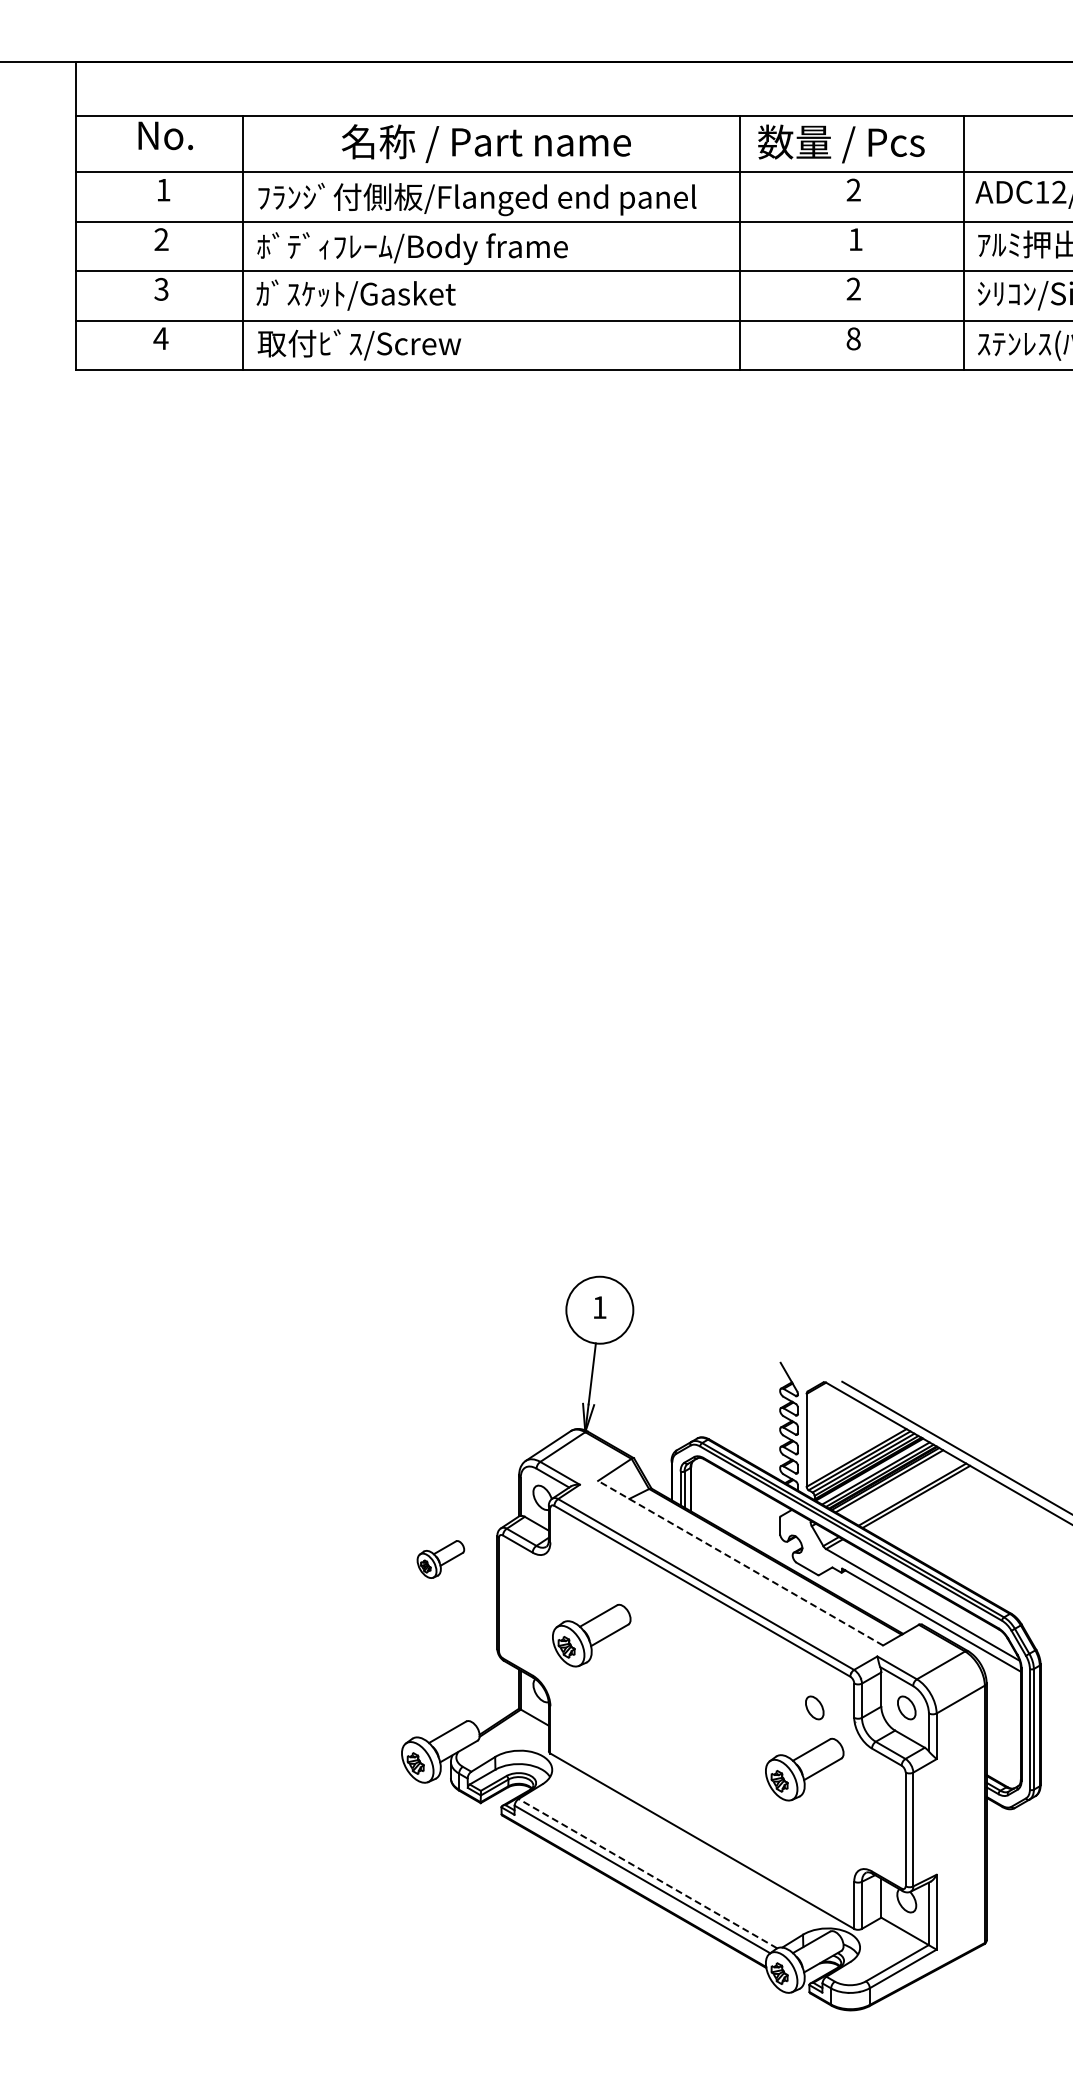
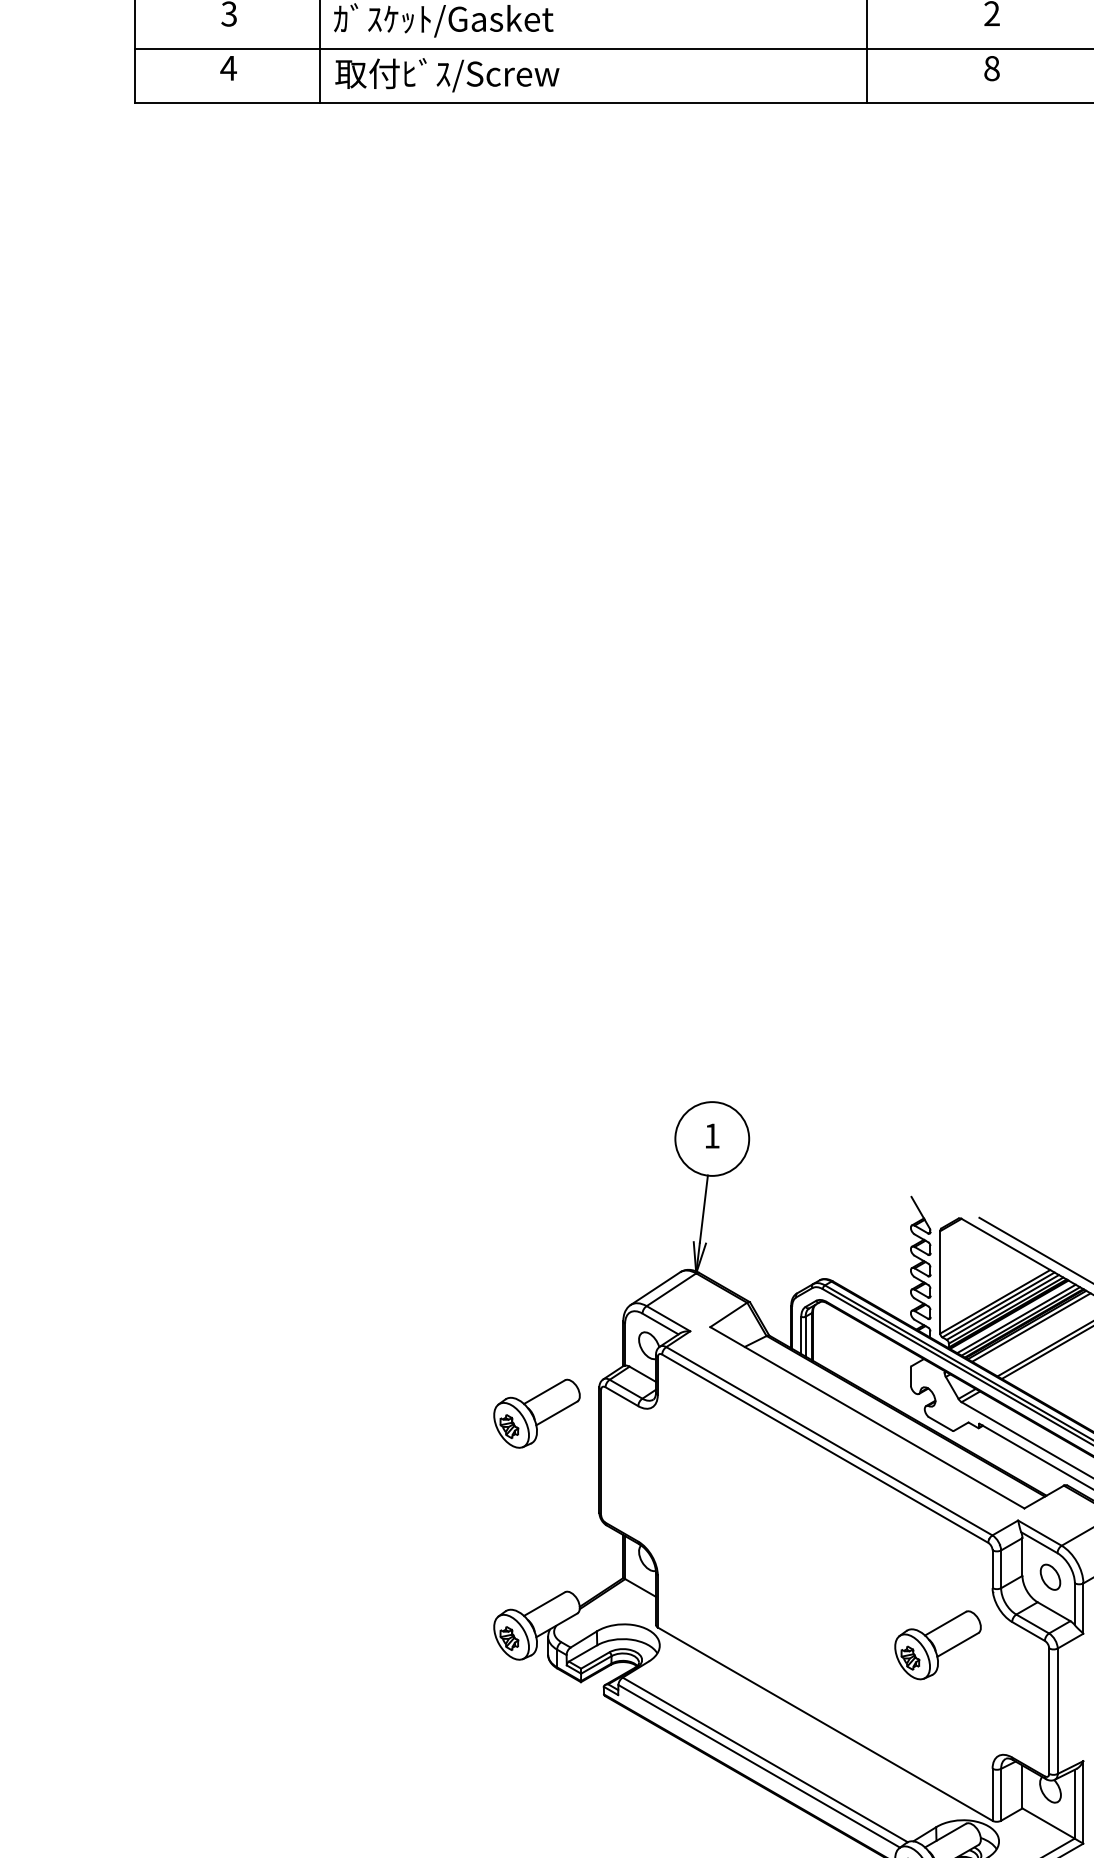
part: (440, 1559) -> (536, 1413), size x1.67
line: (740, 1563) -> (867, 1418), dashed -> solid
part: (591, 1635) -> (703, 1497), removed
part: (814, 1707) -> (948, 1576), removed
line: (647, 1873) -> (764, 1759), dashed -> solid

